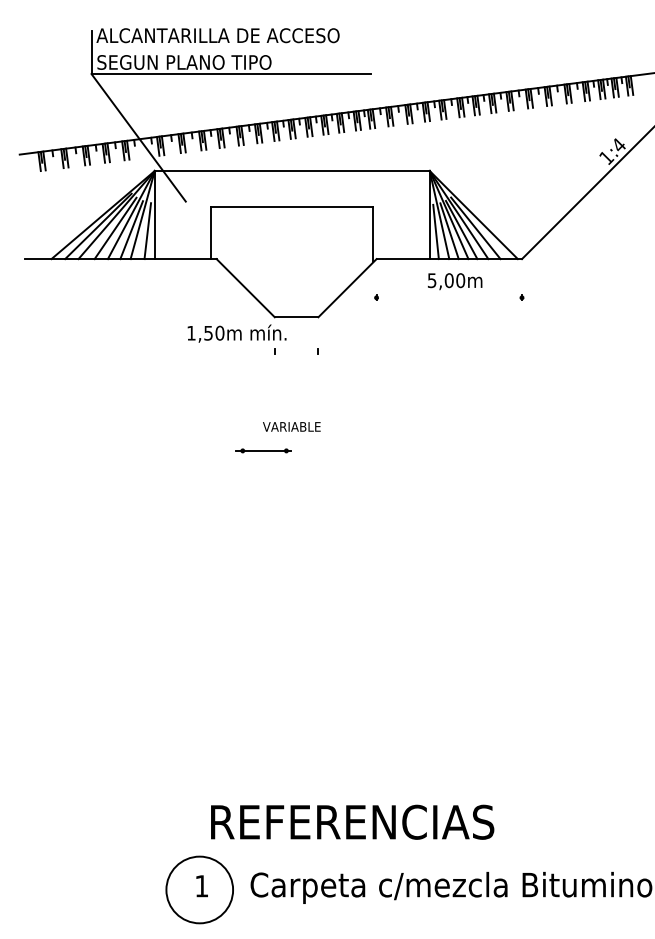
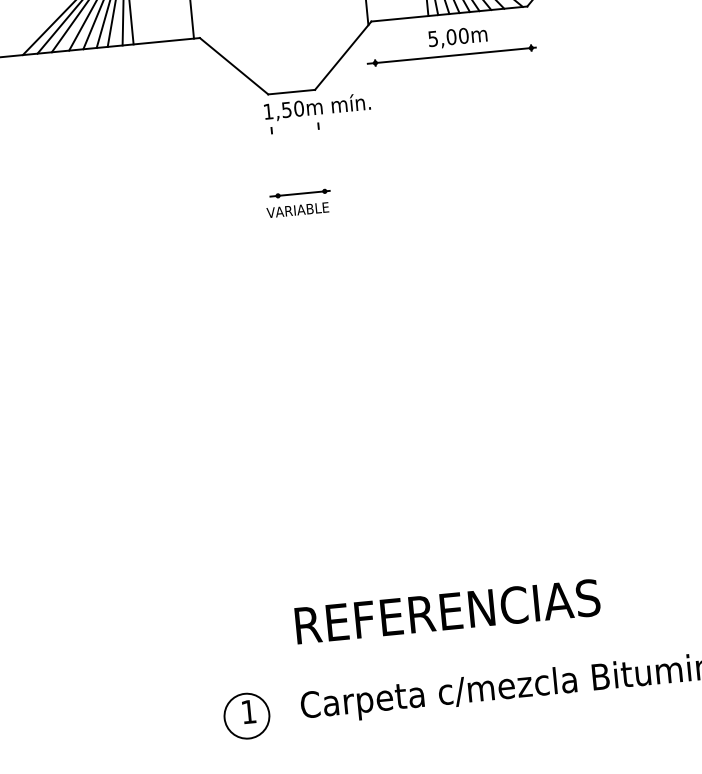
line: (447, 297) -> (451, 55), added
text: (236, 333) -> (316, 107), moved
part: (263, 450) -> (300, 193), moved
text: (352, 821) -> (447, 610), moved
circle: (199, 889) -> (246, 715), size x0.62

